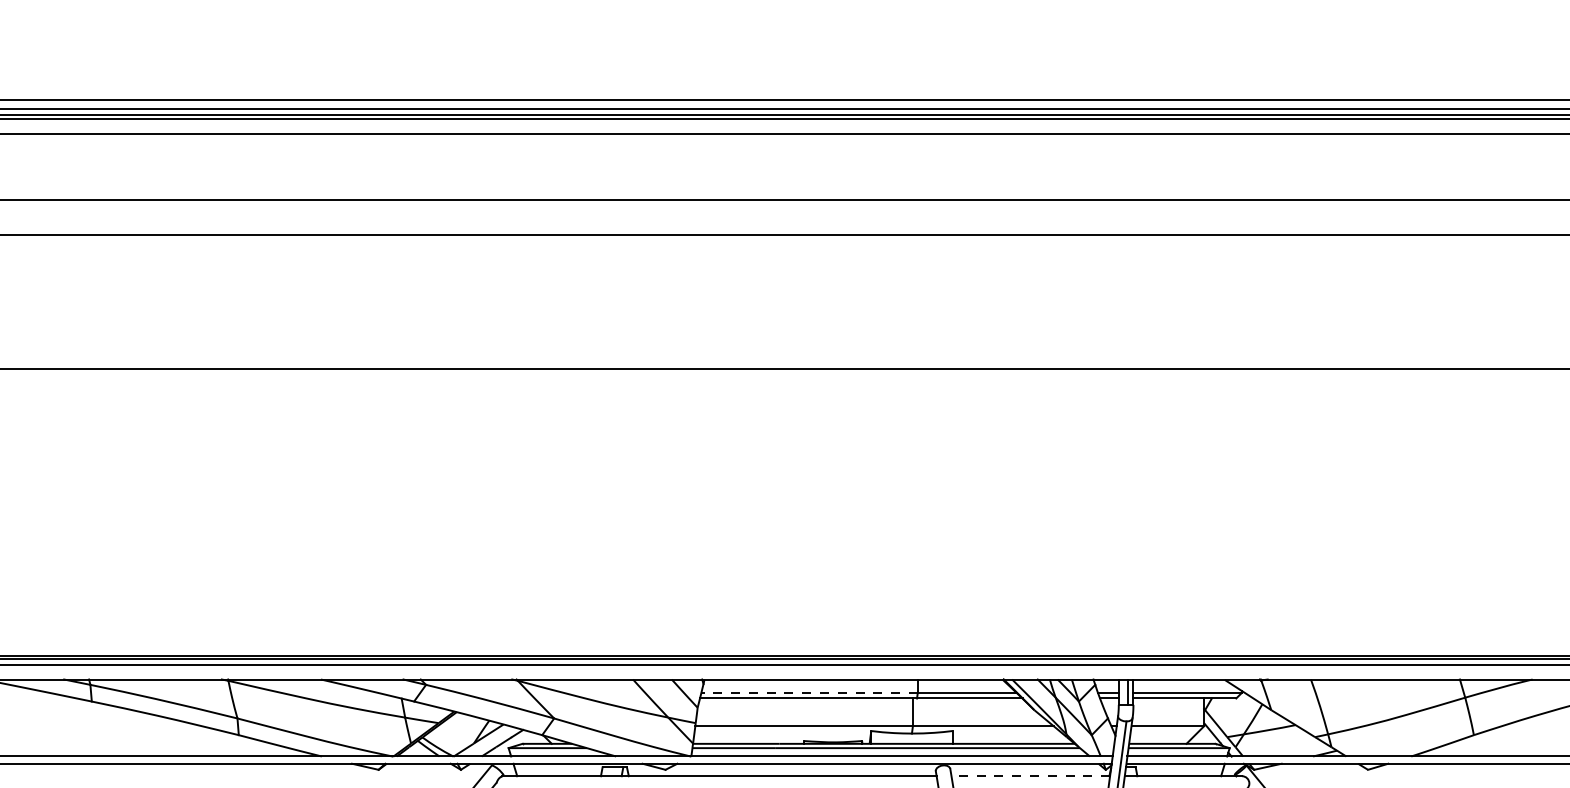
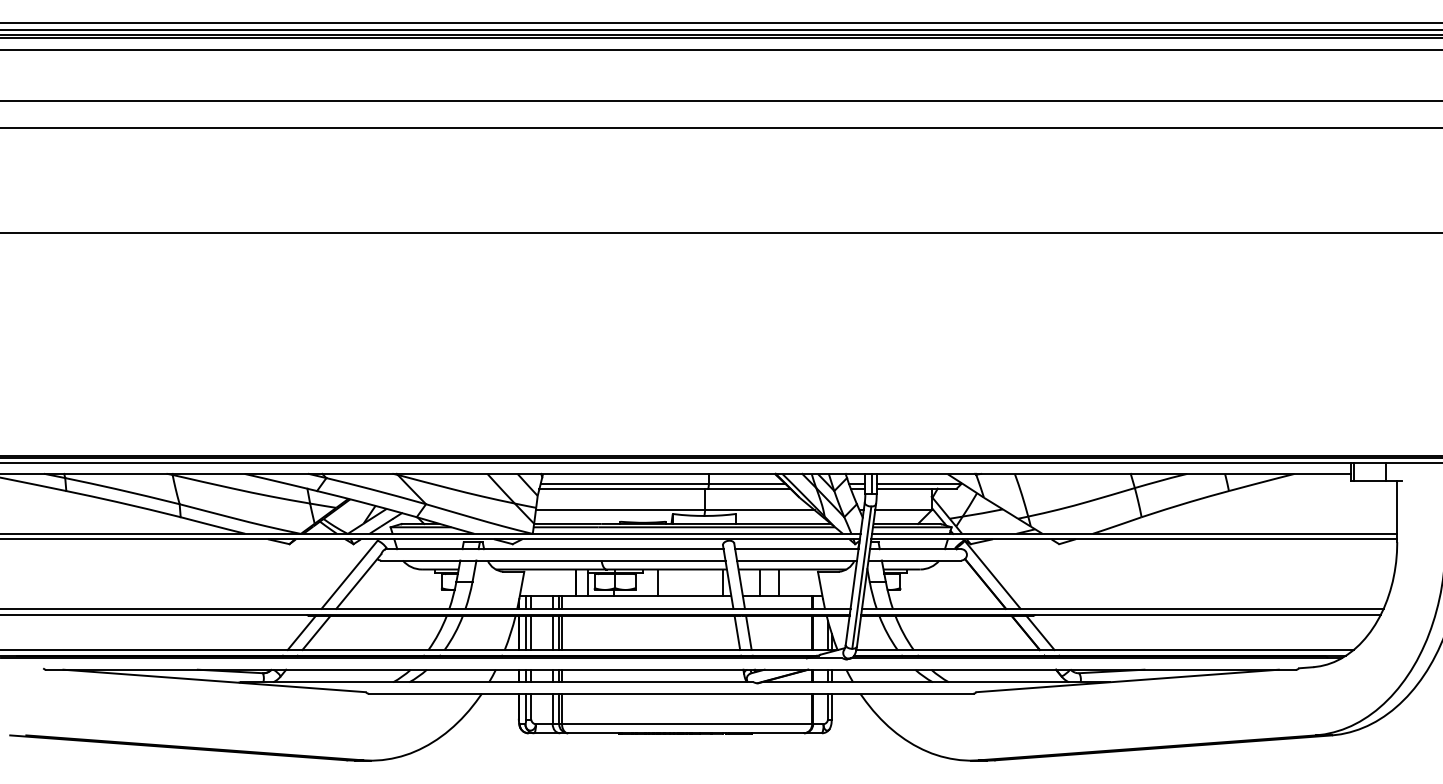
line: (809, 693) -> (624, 484), dashed -> solid
line: (1030, 776) -> (796, 549), dashed -> solid

